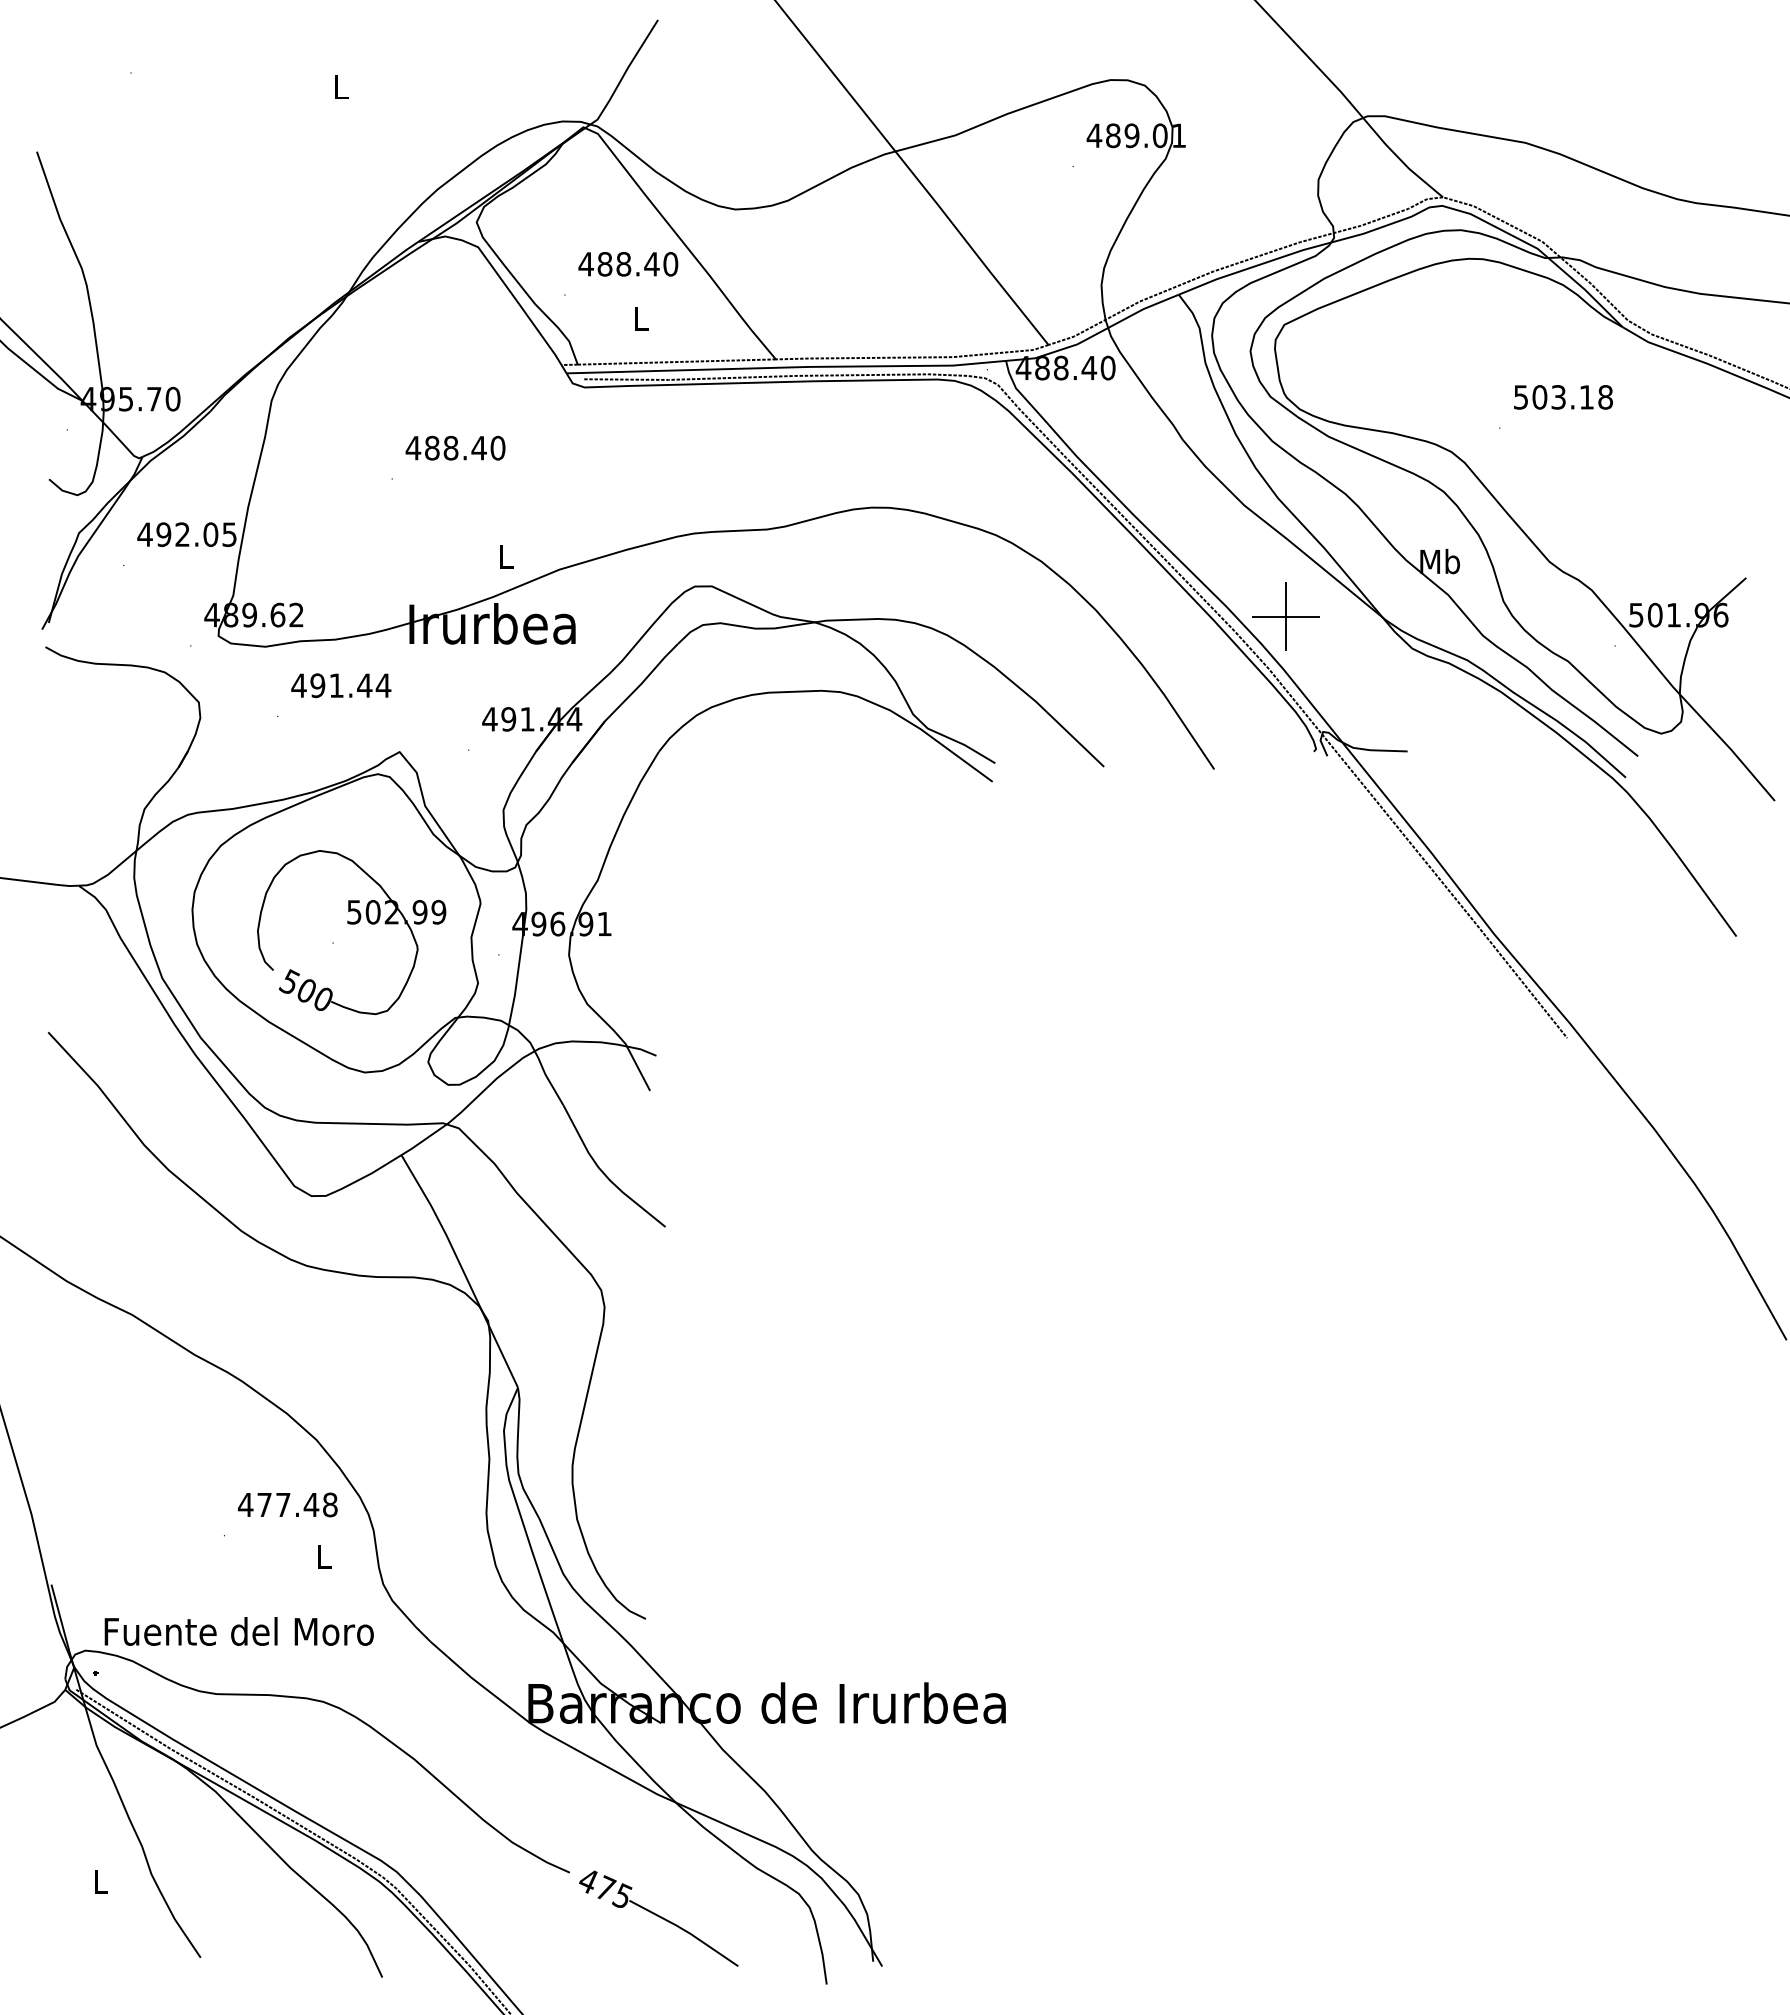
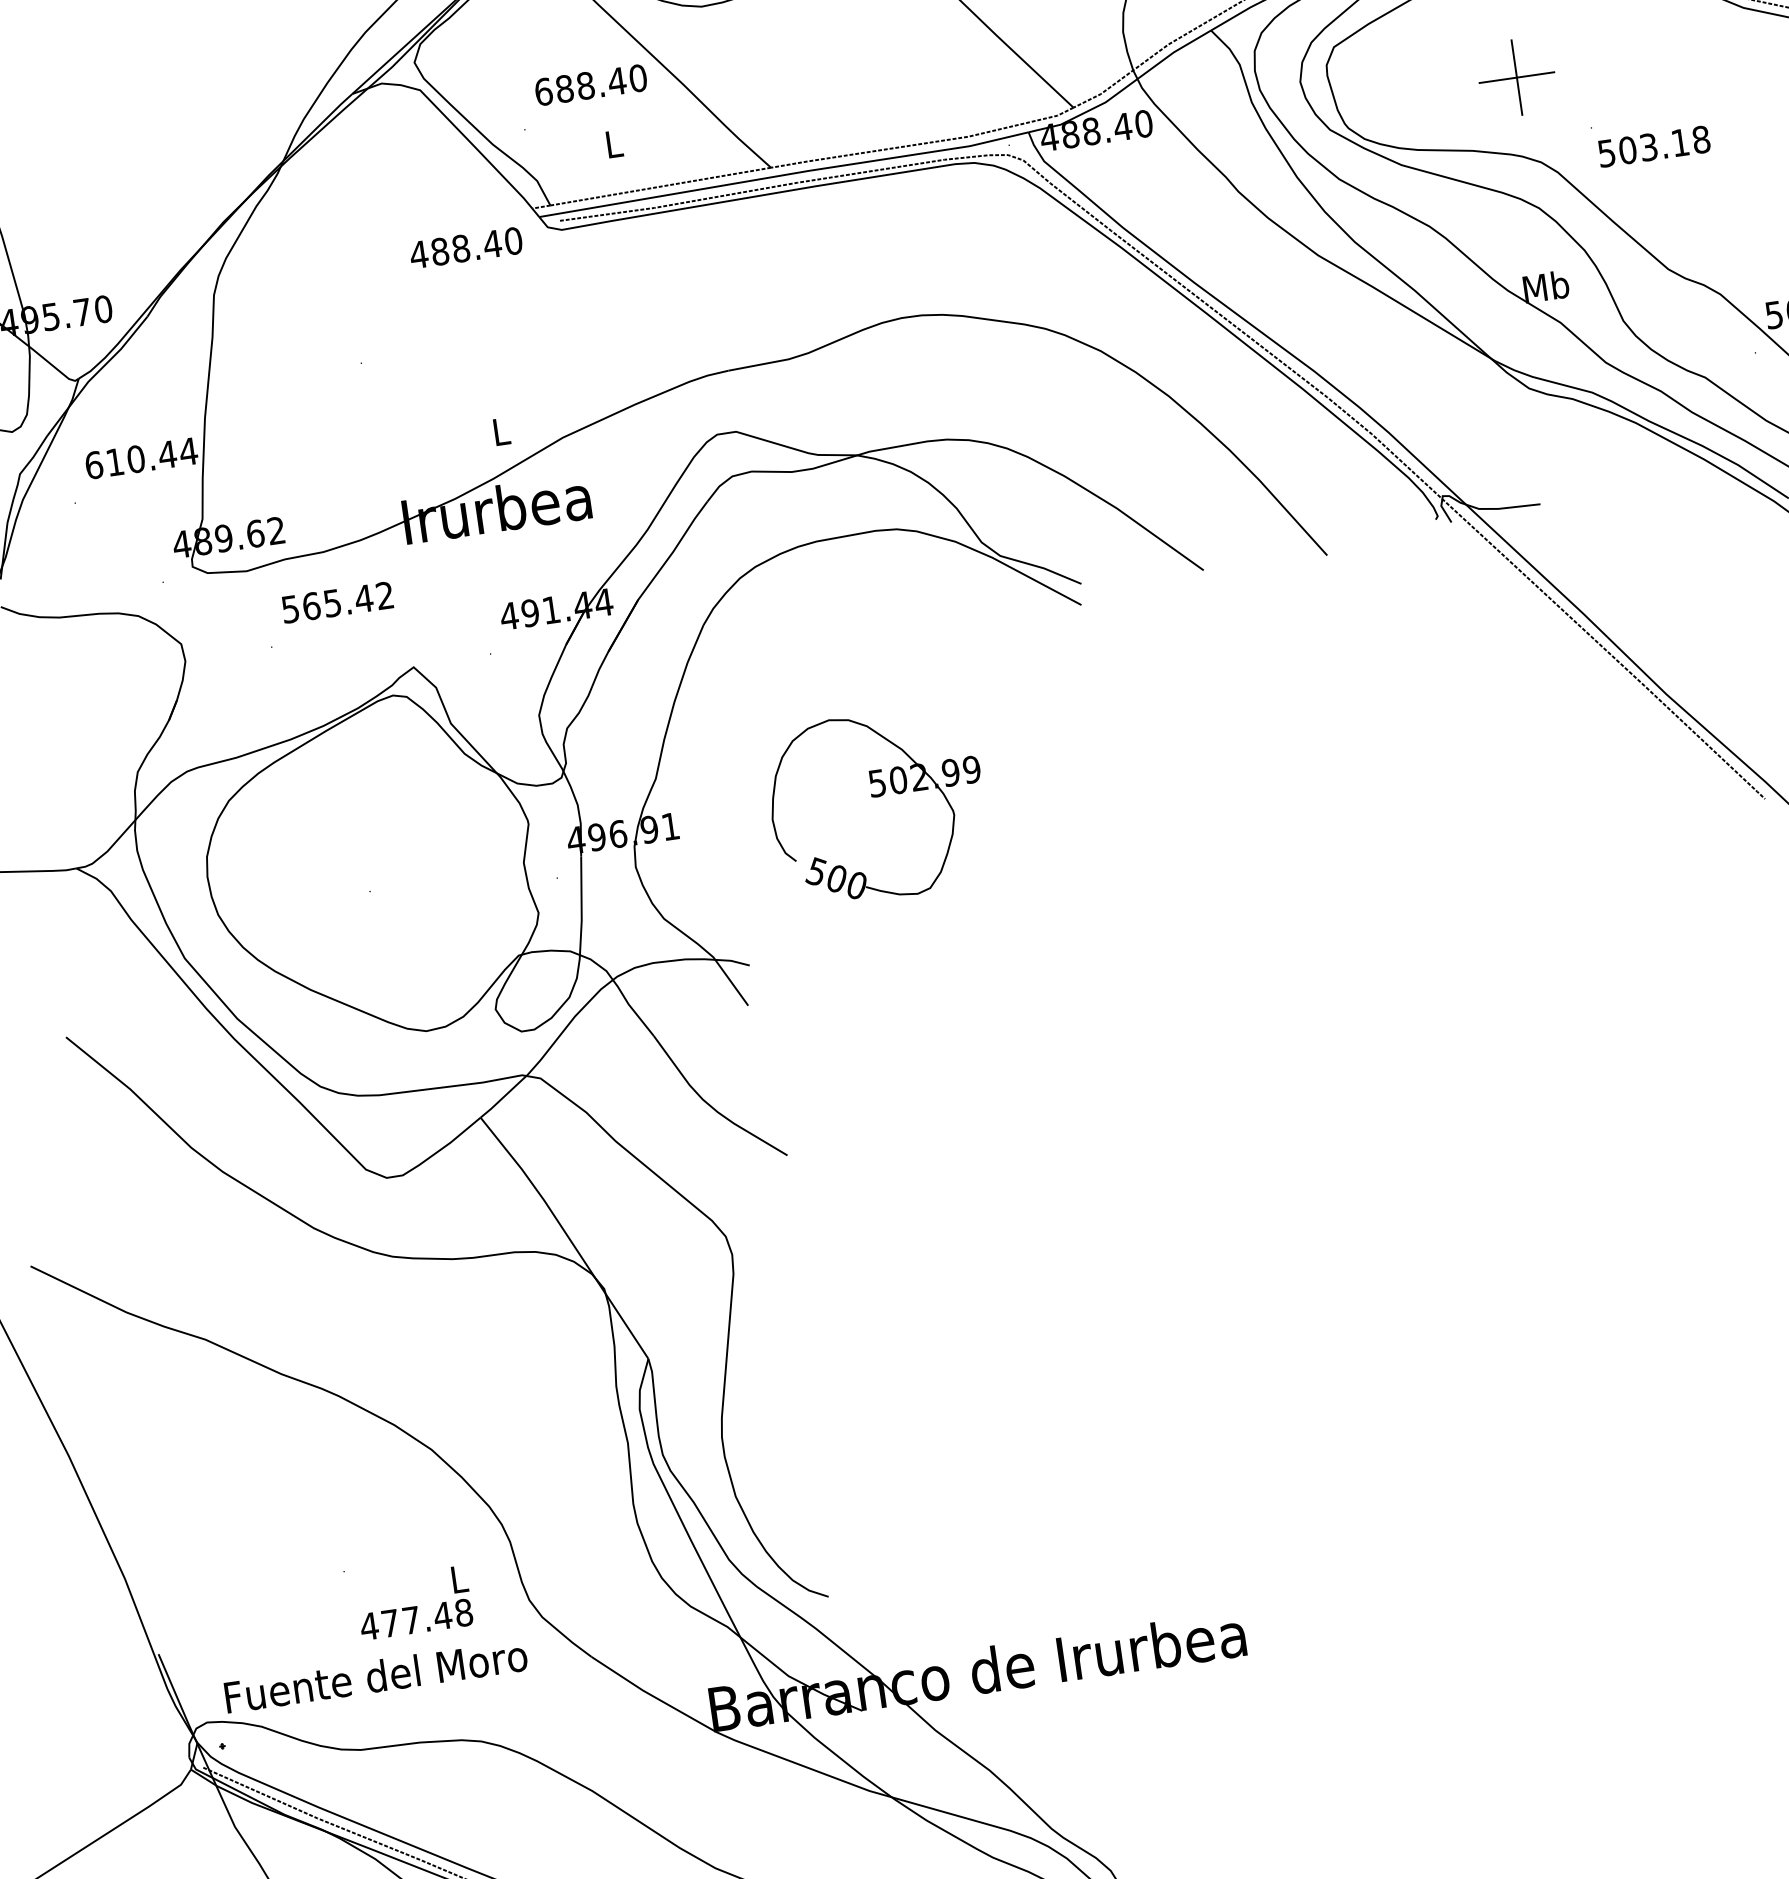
text: (585, 264) -> (542, 92), 488.40 -> 688.40
text: (1563, 397) -> (1654, 146), moved
text: (455, 447) -> (465, 247), moved
text: (187, 534) -> (141, 458), 492.05 -> 610.44
part: (1285, 616) -> (1516, 77), moved
text: (341, 685) -> (337, 602), 491.44 -> 565.42
part: (351, 924) -> (876, 797), moved
text: (287, 1504) -> (416, 1619), moved

